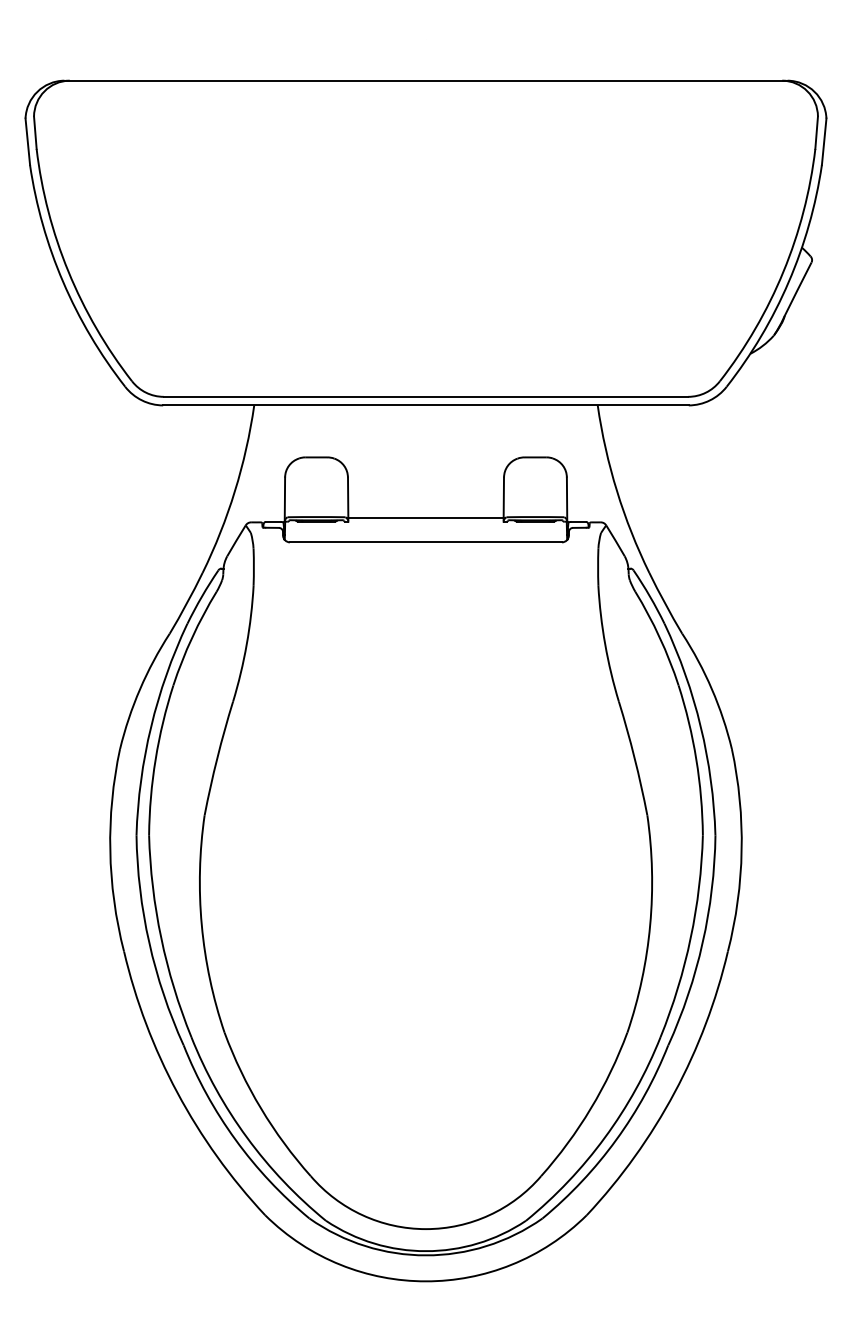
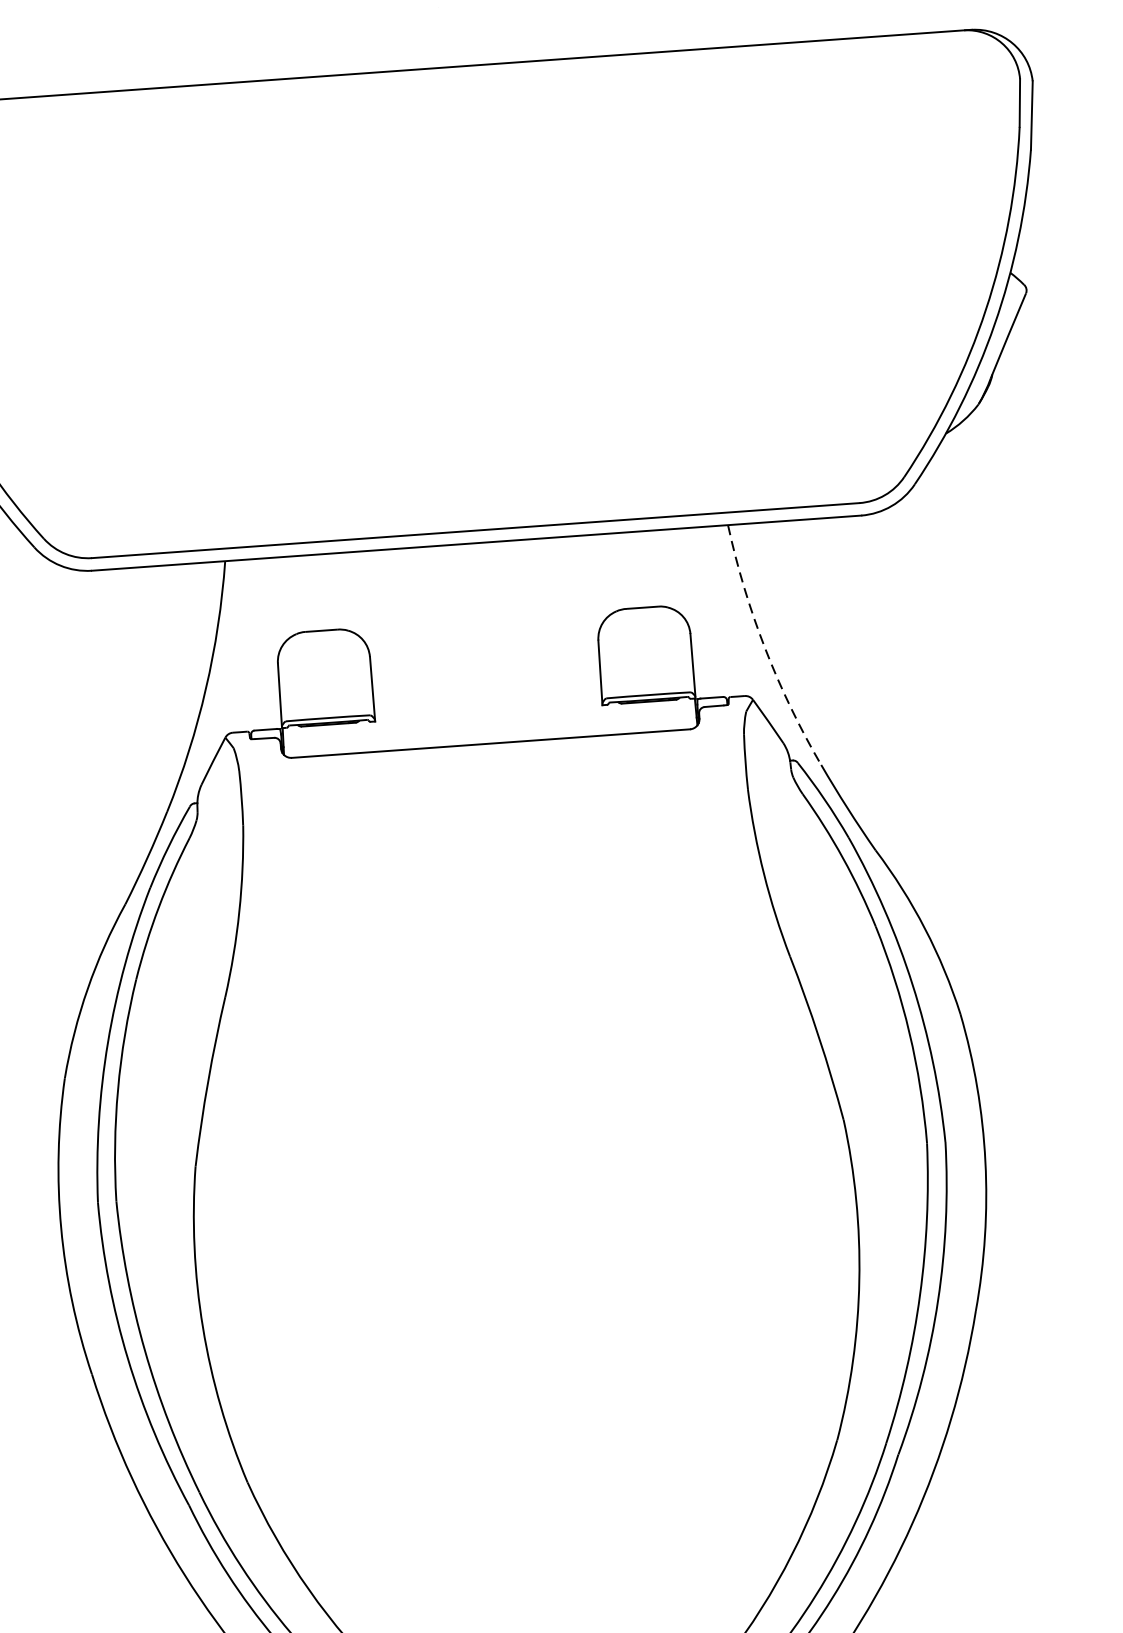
arc: (617, 491) -> (765, 649), solid -> dashed
line: (425, 517) -> (487, 707), removed

